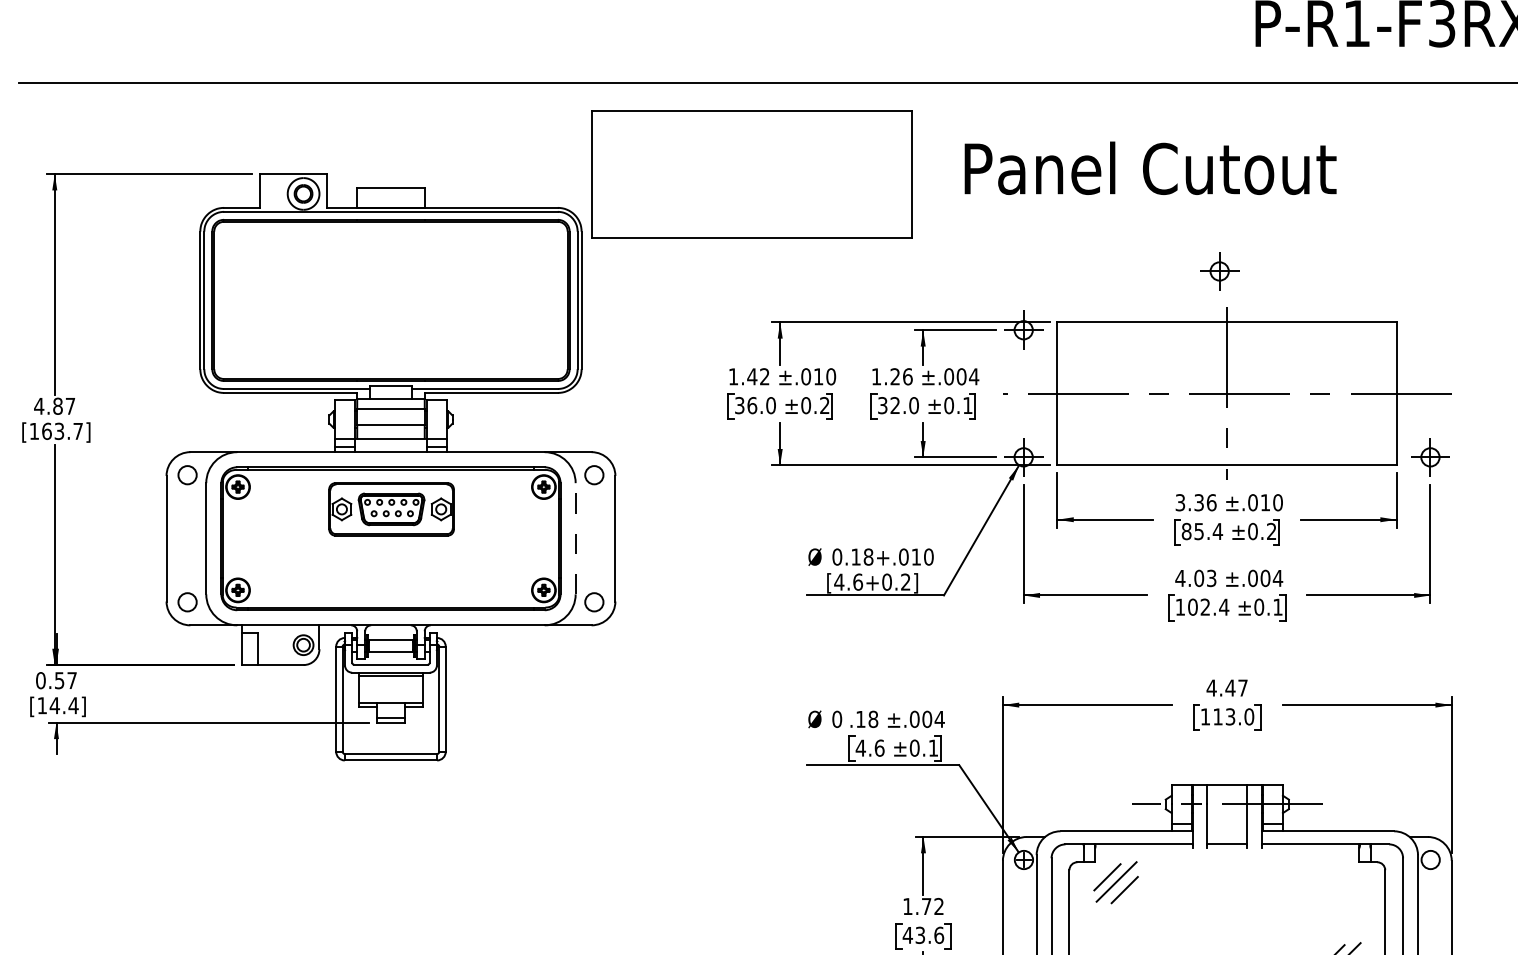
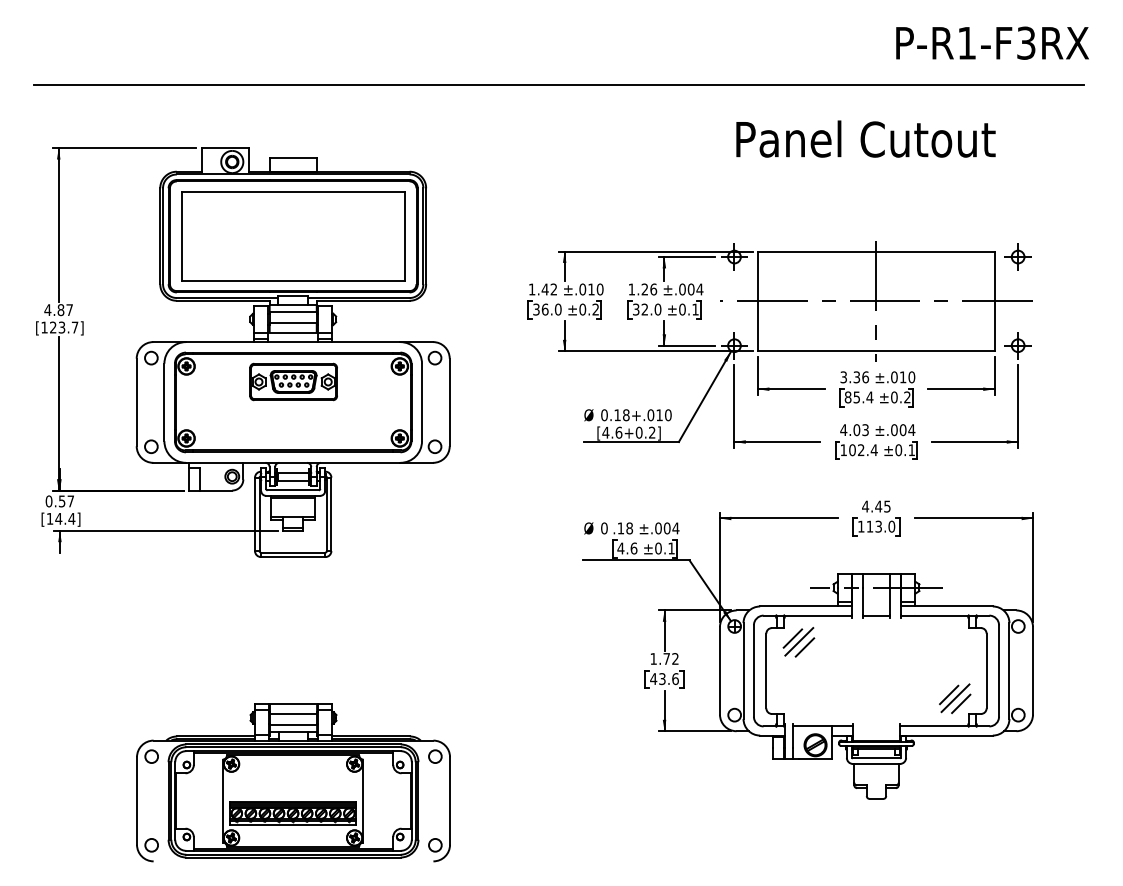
text: (1149, 167) -> (865, 138), moved
part: (752, 174) -> (293, 236), moved
part: (1218, 270) -> (1017, 256), moved
text: (47, 431) -> (53, 327), [163.7] -> [123.7]
line: (576, 538) -> (422, 402), dashed -> solid
text: (1243, 687) -> (887, 506), 4.47 -> 4.45

